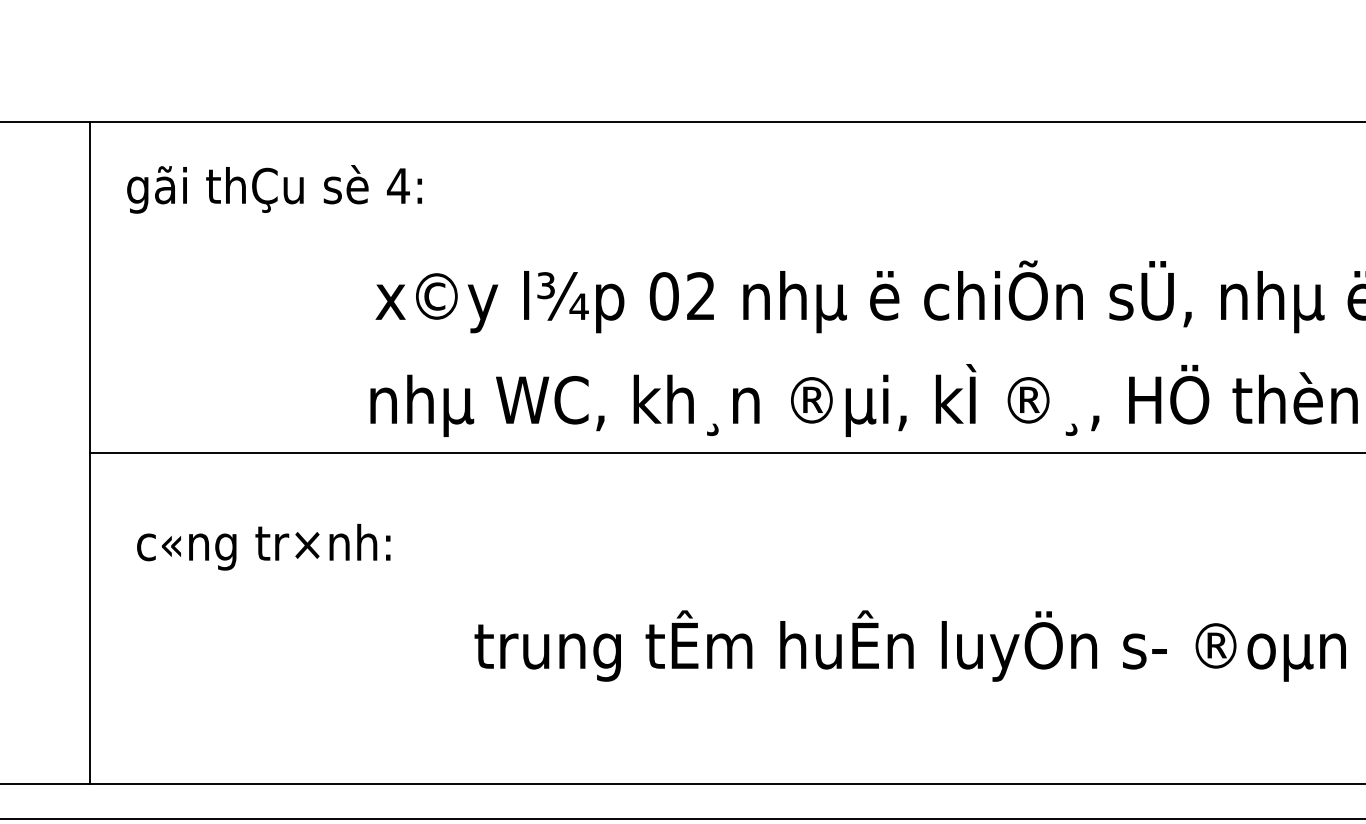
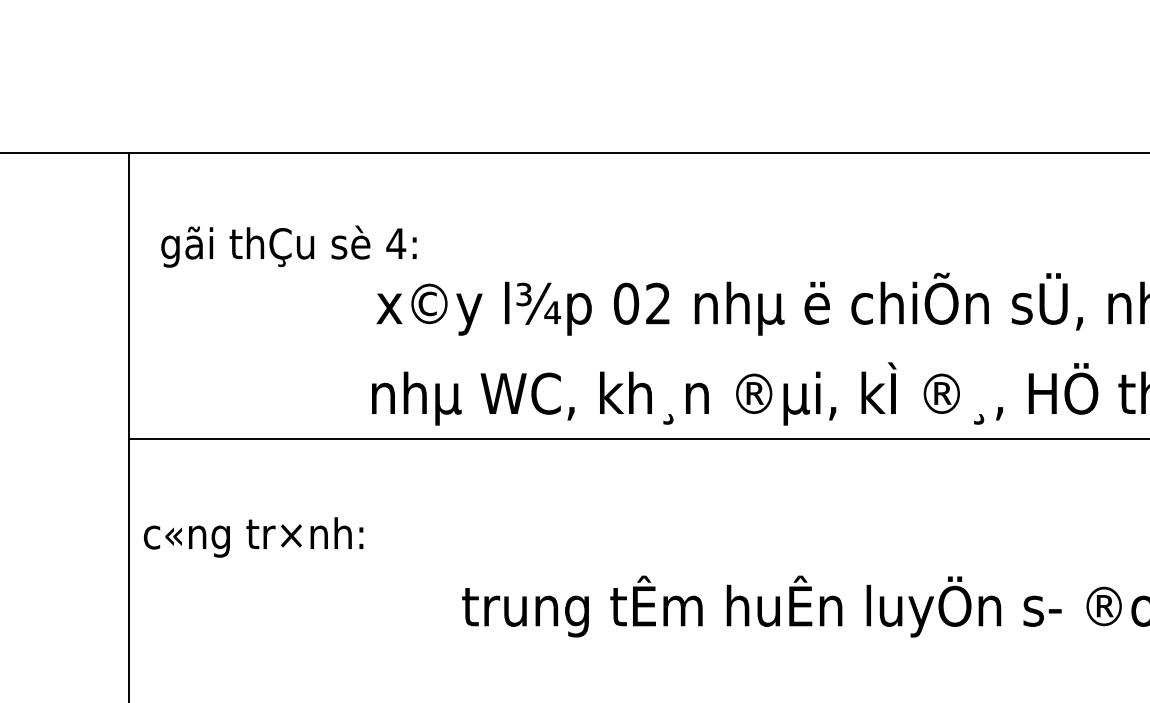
text: (274, 189) -> (288, 246), moved
text: (263, 546) -> (253, 536), moved

